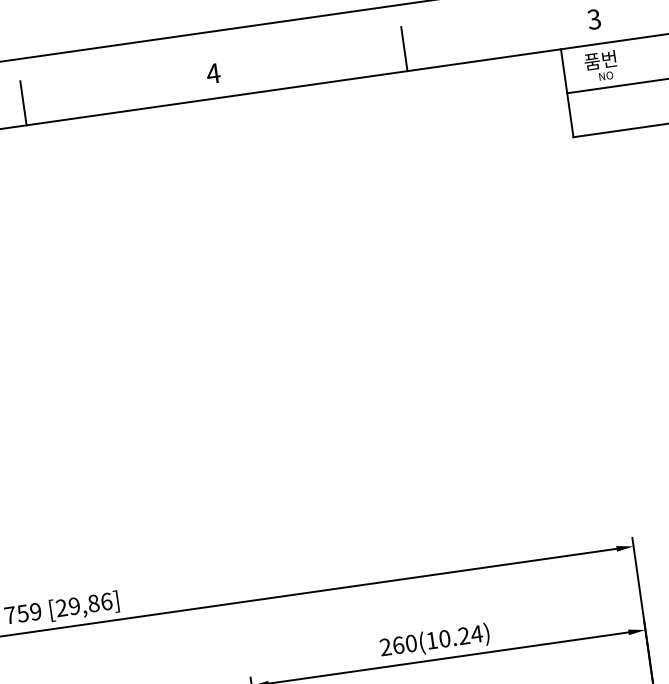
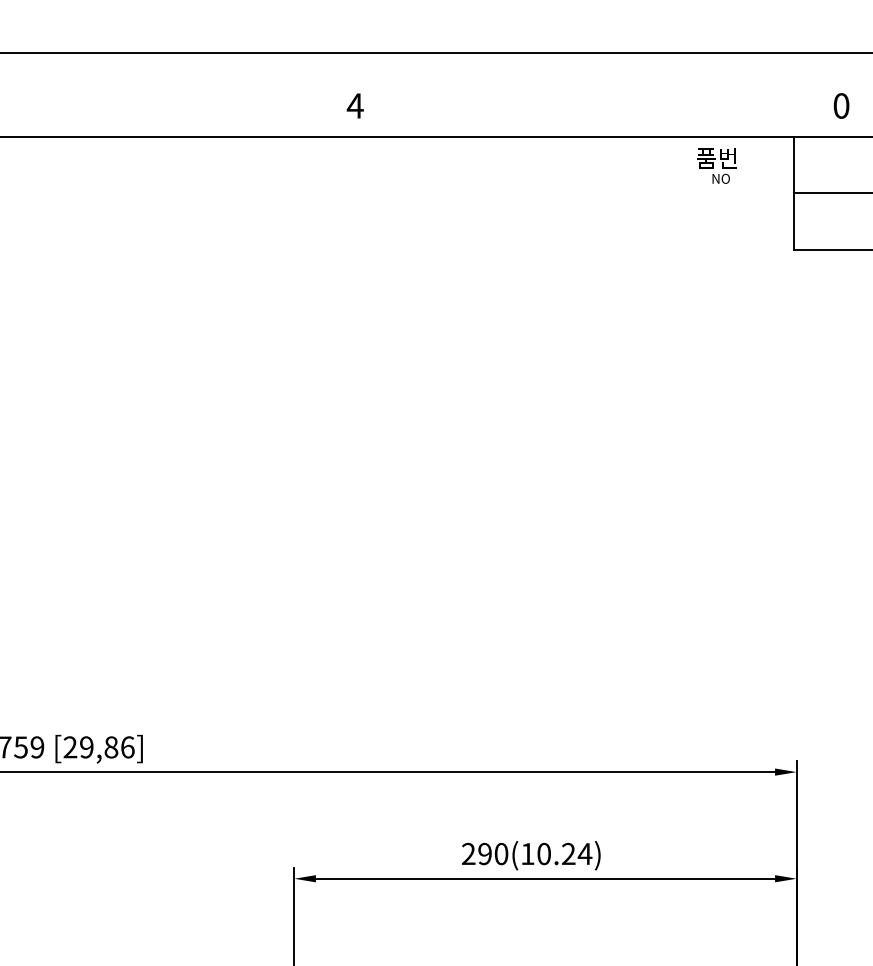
text: (594, 19) -> (841, 105), 3 -> 0
line: (404, 49) -> (598, 109), removed
text: (601, 66) -> (716, 165), moved
line: (23, 103) -> (112, 109), removed
text: (398, 644) -> (485, 853), 260(10.24) -> 290(10.24)

